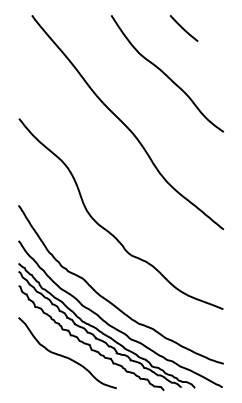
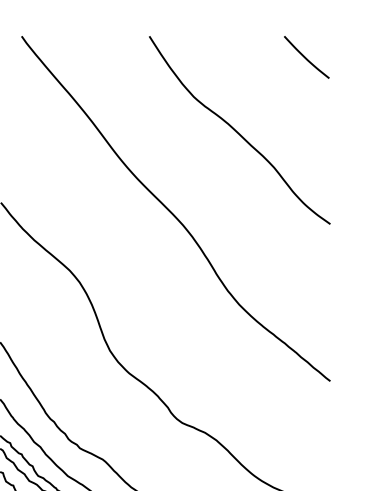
line: (183, 28) -> (305, 57), moved

